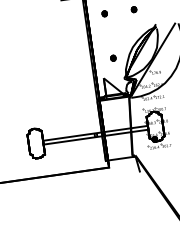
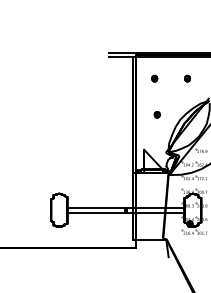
part: (112, 58) -> (156, 114), moved

